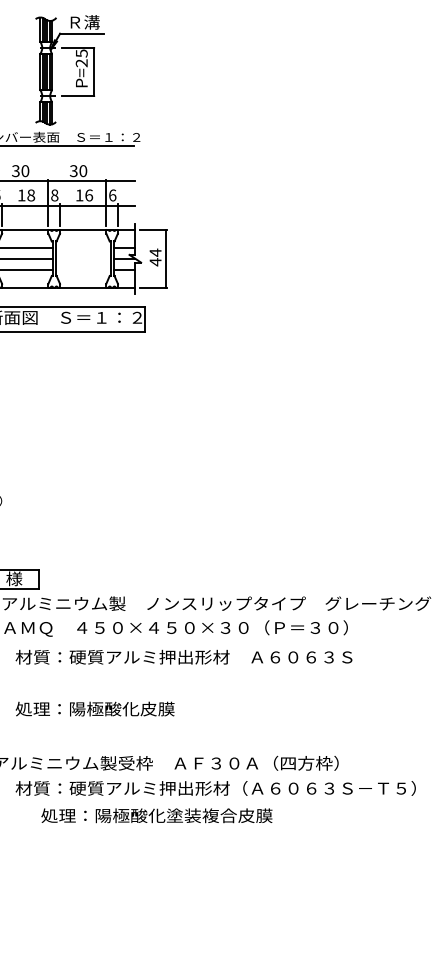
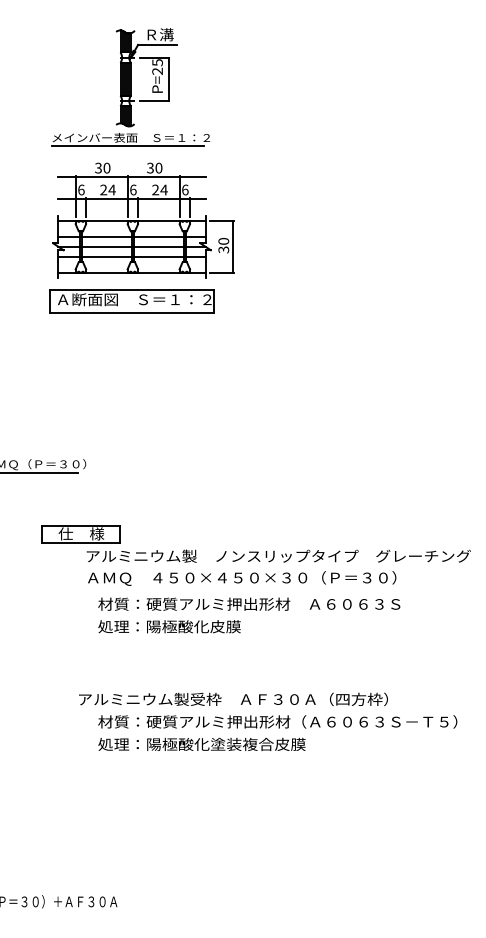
text: (25, 194) -> (107, 189), 18 -> 24
text: (54, 194) -> (133, 189), 8 -> 6
text: (83, 194) -> (159, 189), 16 -> 24
line: (82, 247) -> (158, 236), added
text: (155, 257) -> (223, 245), 44 -> 30
line: (82, 258) -> (158, 246), added
line: (82, 269) -> (158, 256), added
text: (95, 708) -> (169, 626), moved
text: (156, 814) -> (201, 743), moved

